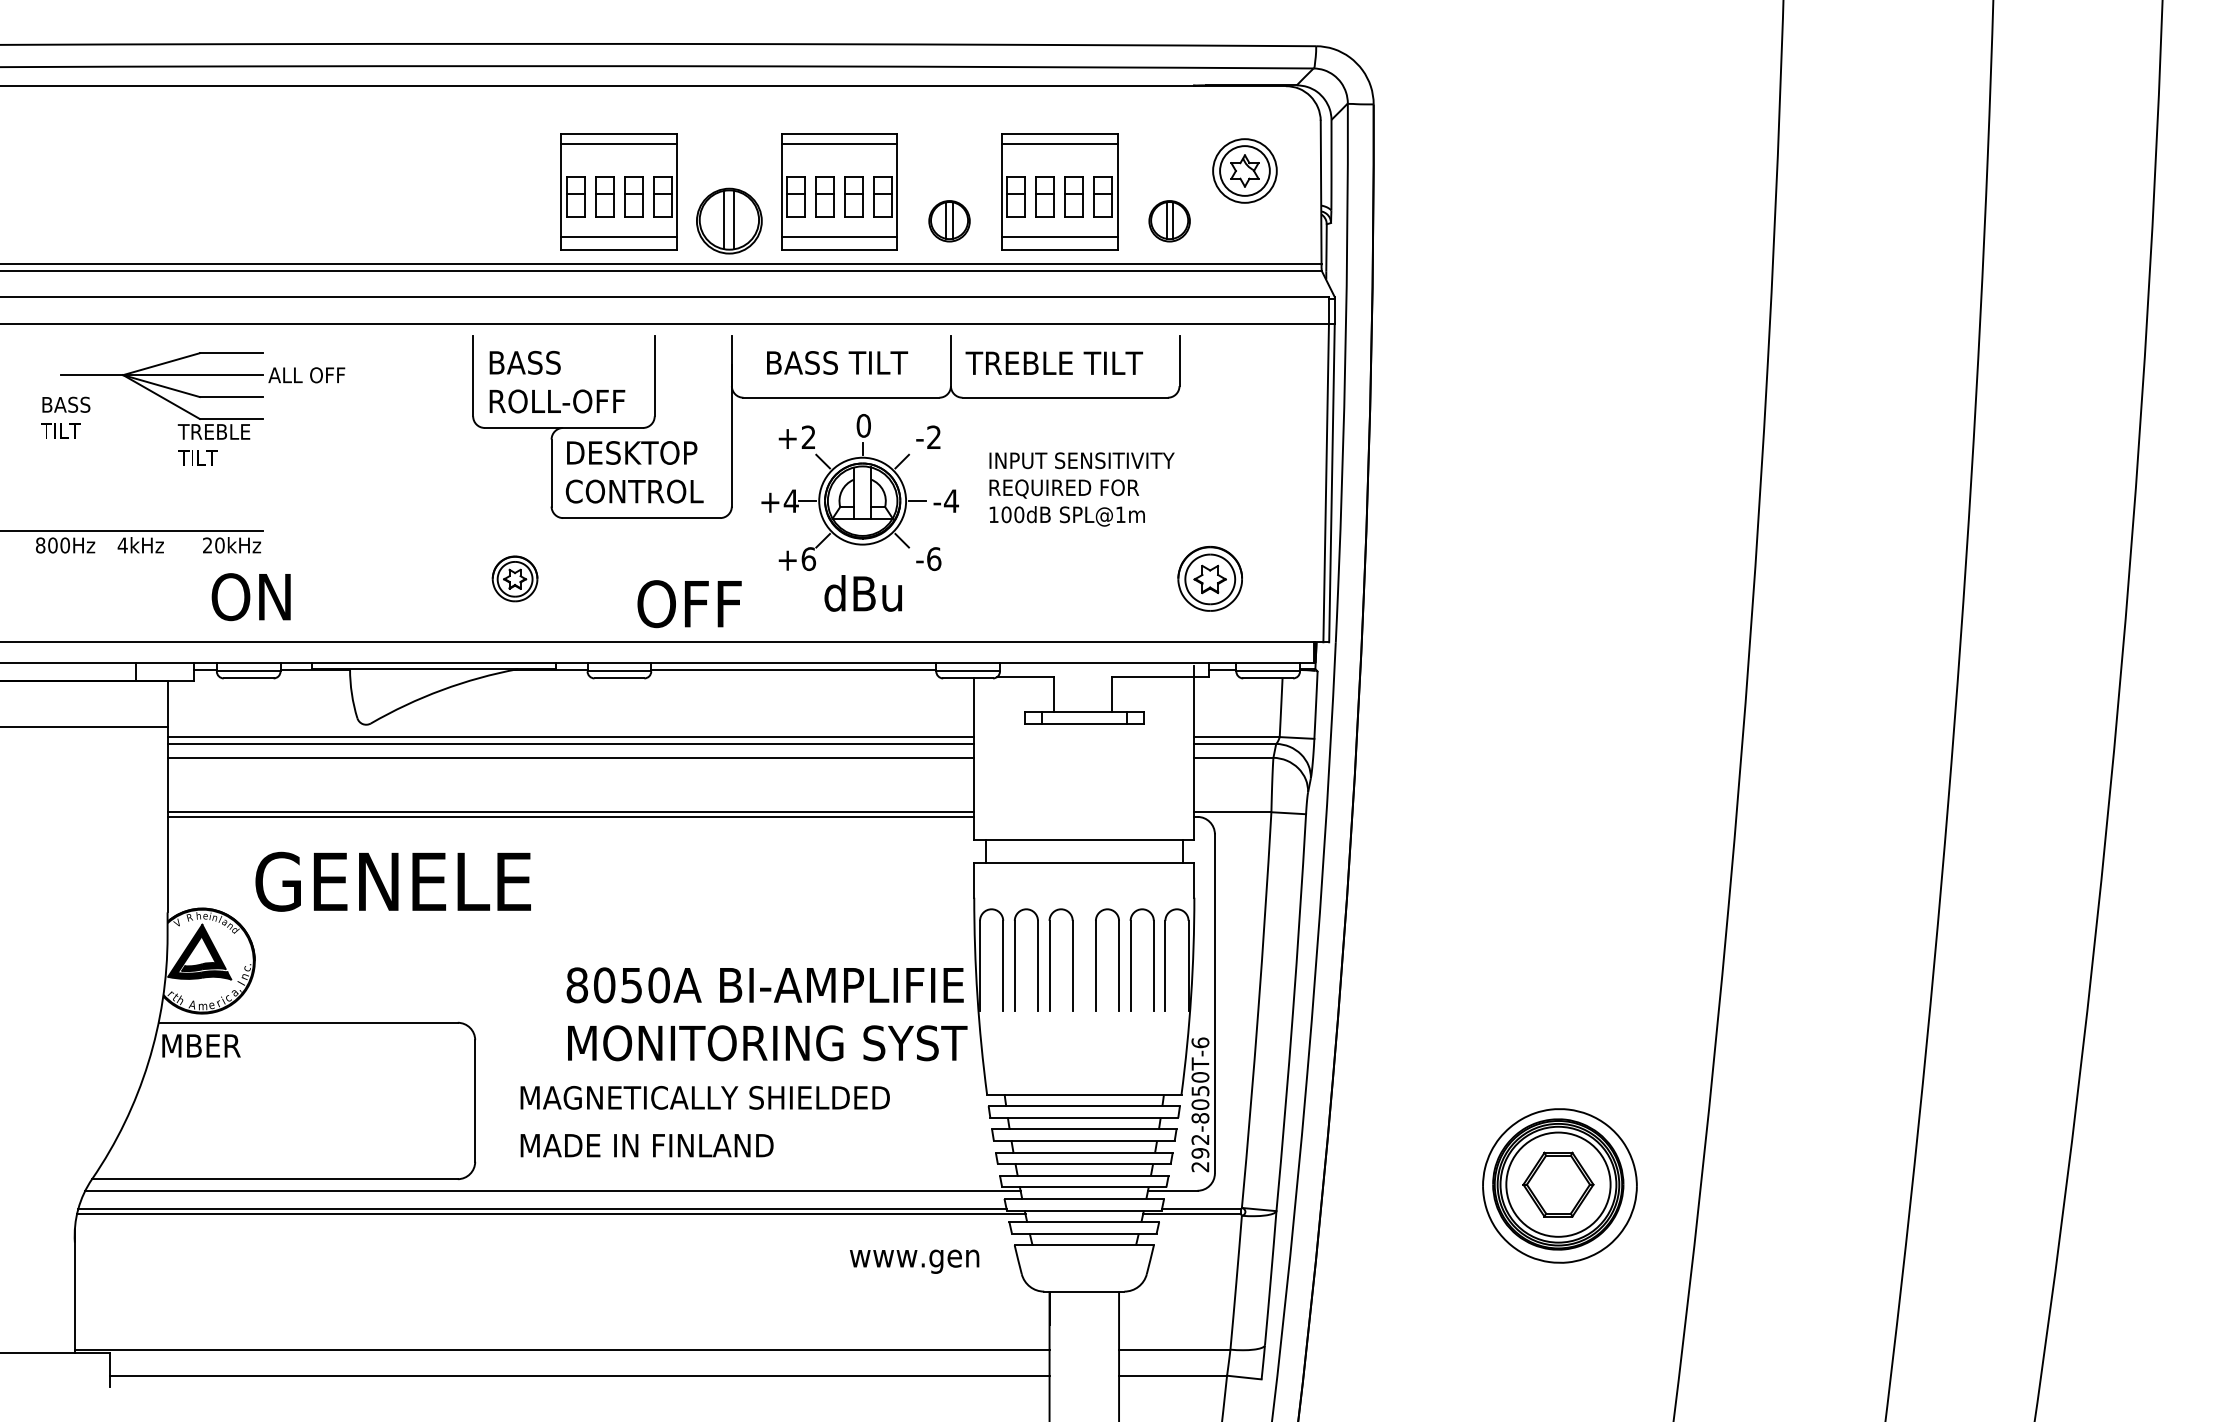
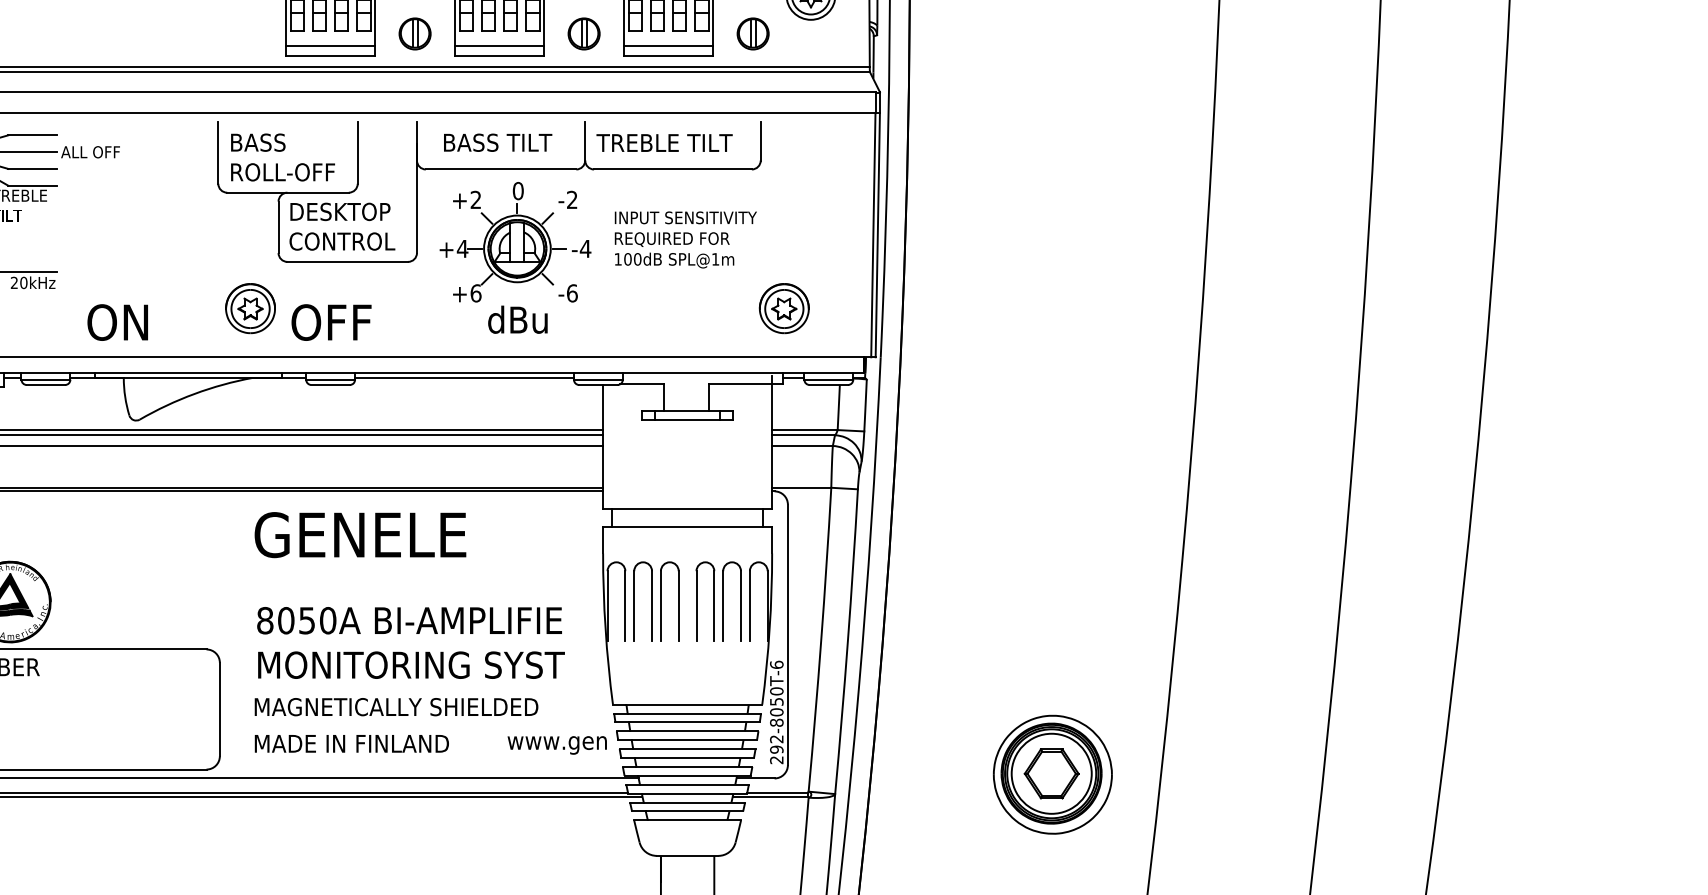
part: (729, 221) -> (415, 34), size x0.62
part: (514, 578) -> (250, 308), size x1.43
text: (250, 597) -> (117, 322), moved
text: (689, 604) -> (331, 322), moved
text: (392, 881) -> (359, 534), moved
text: (766, 1014) -> (410, 643), moved
text: (914, 1261) -> (557, 745), moved

